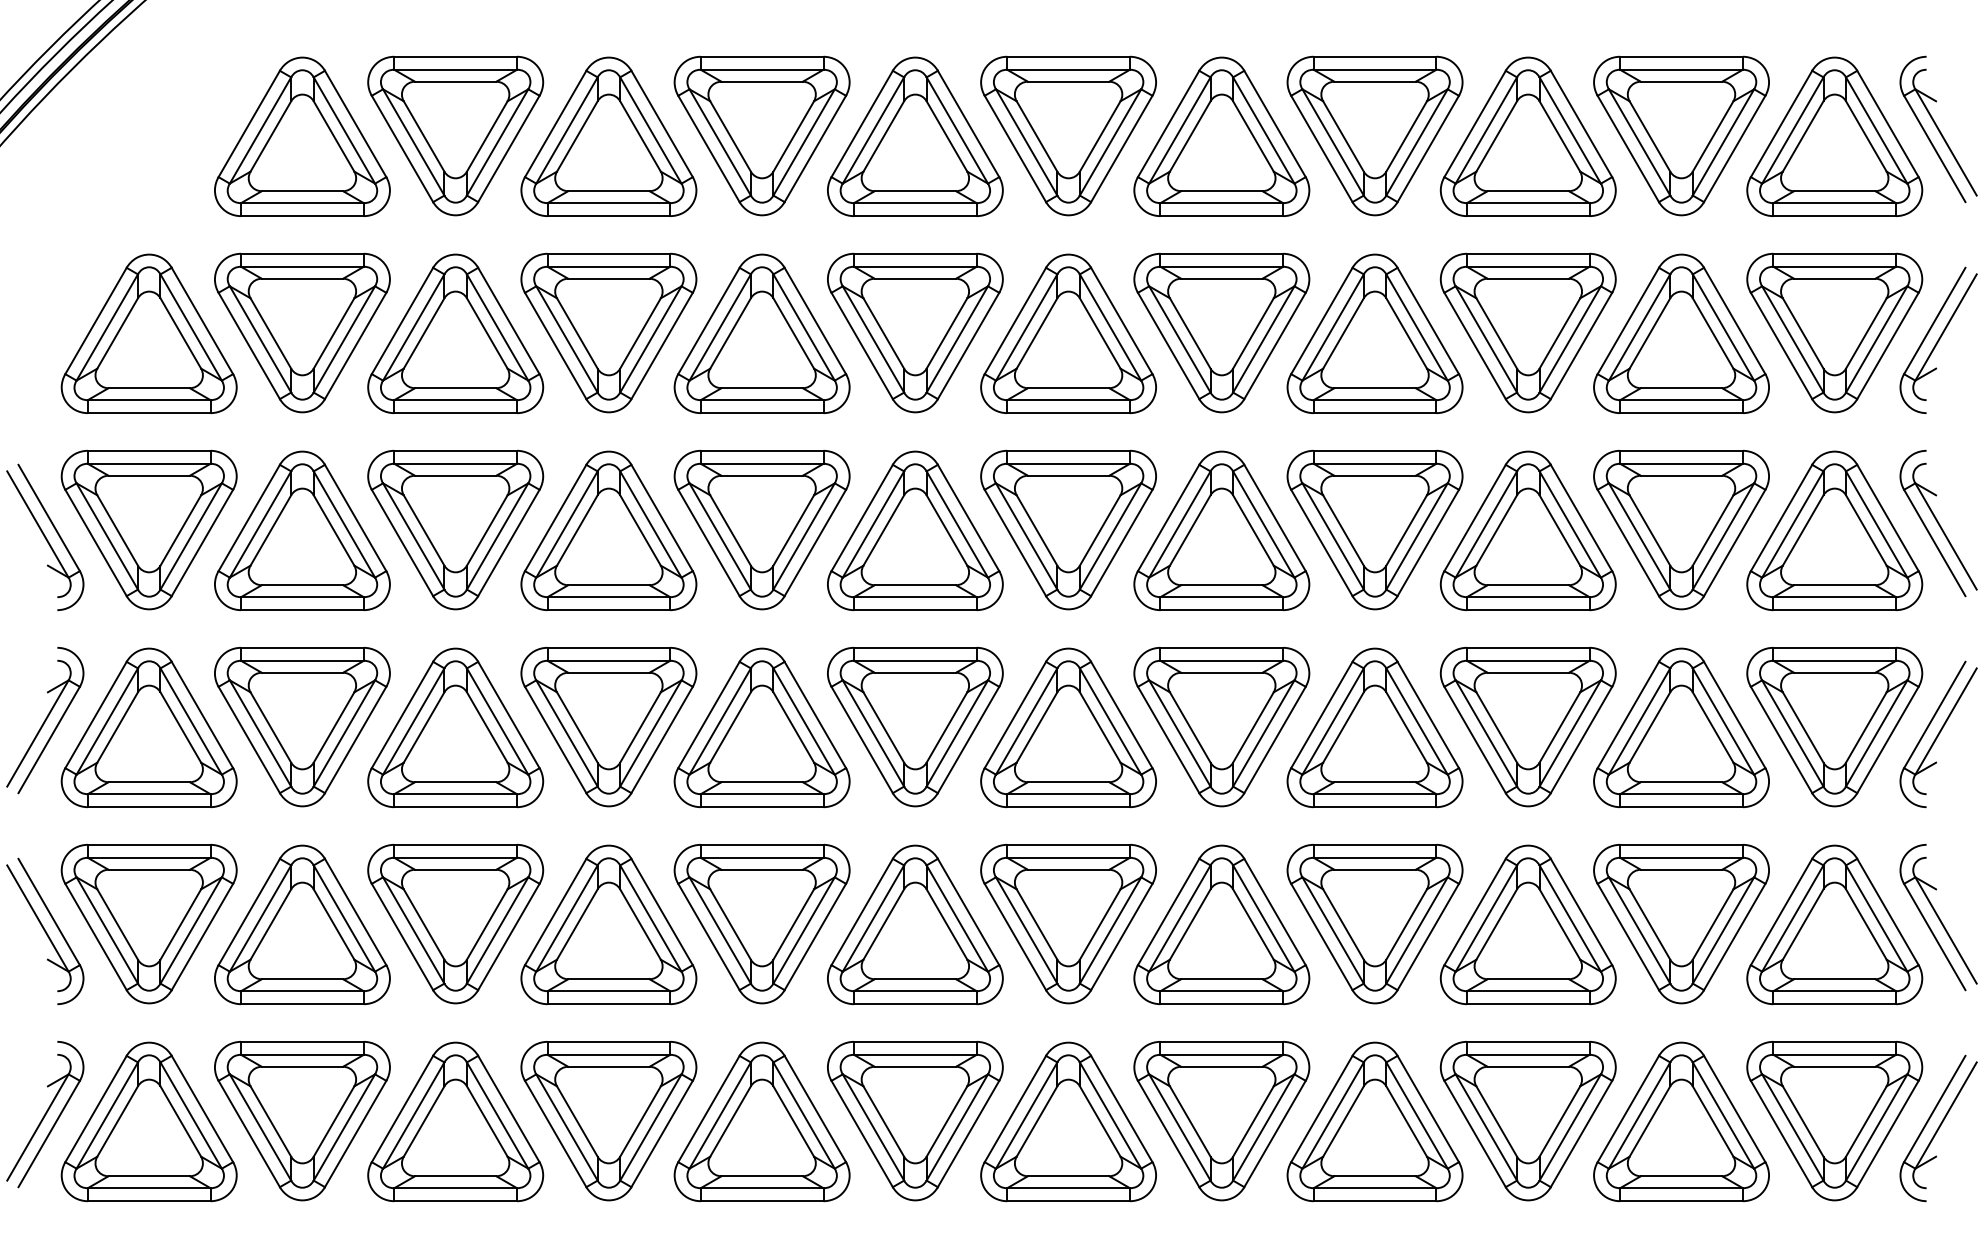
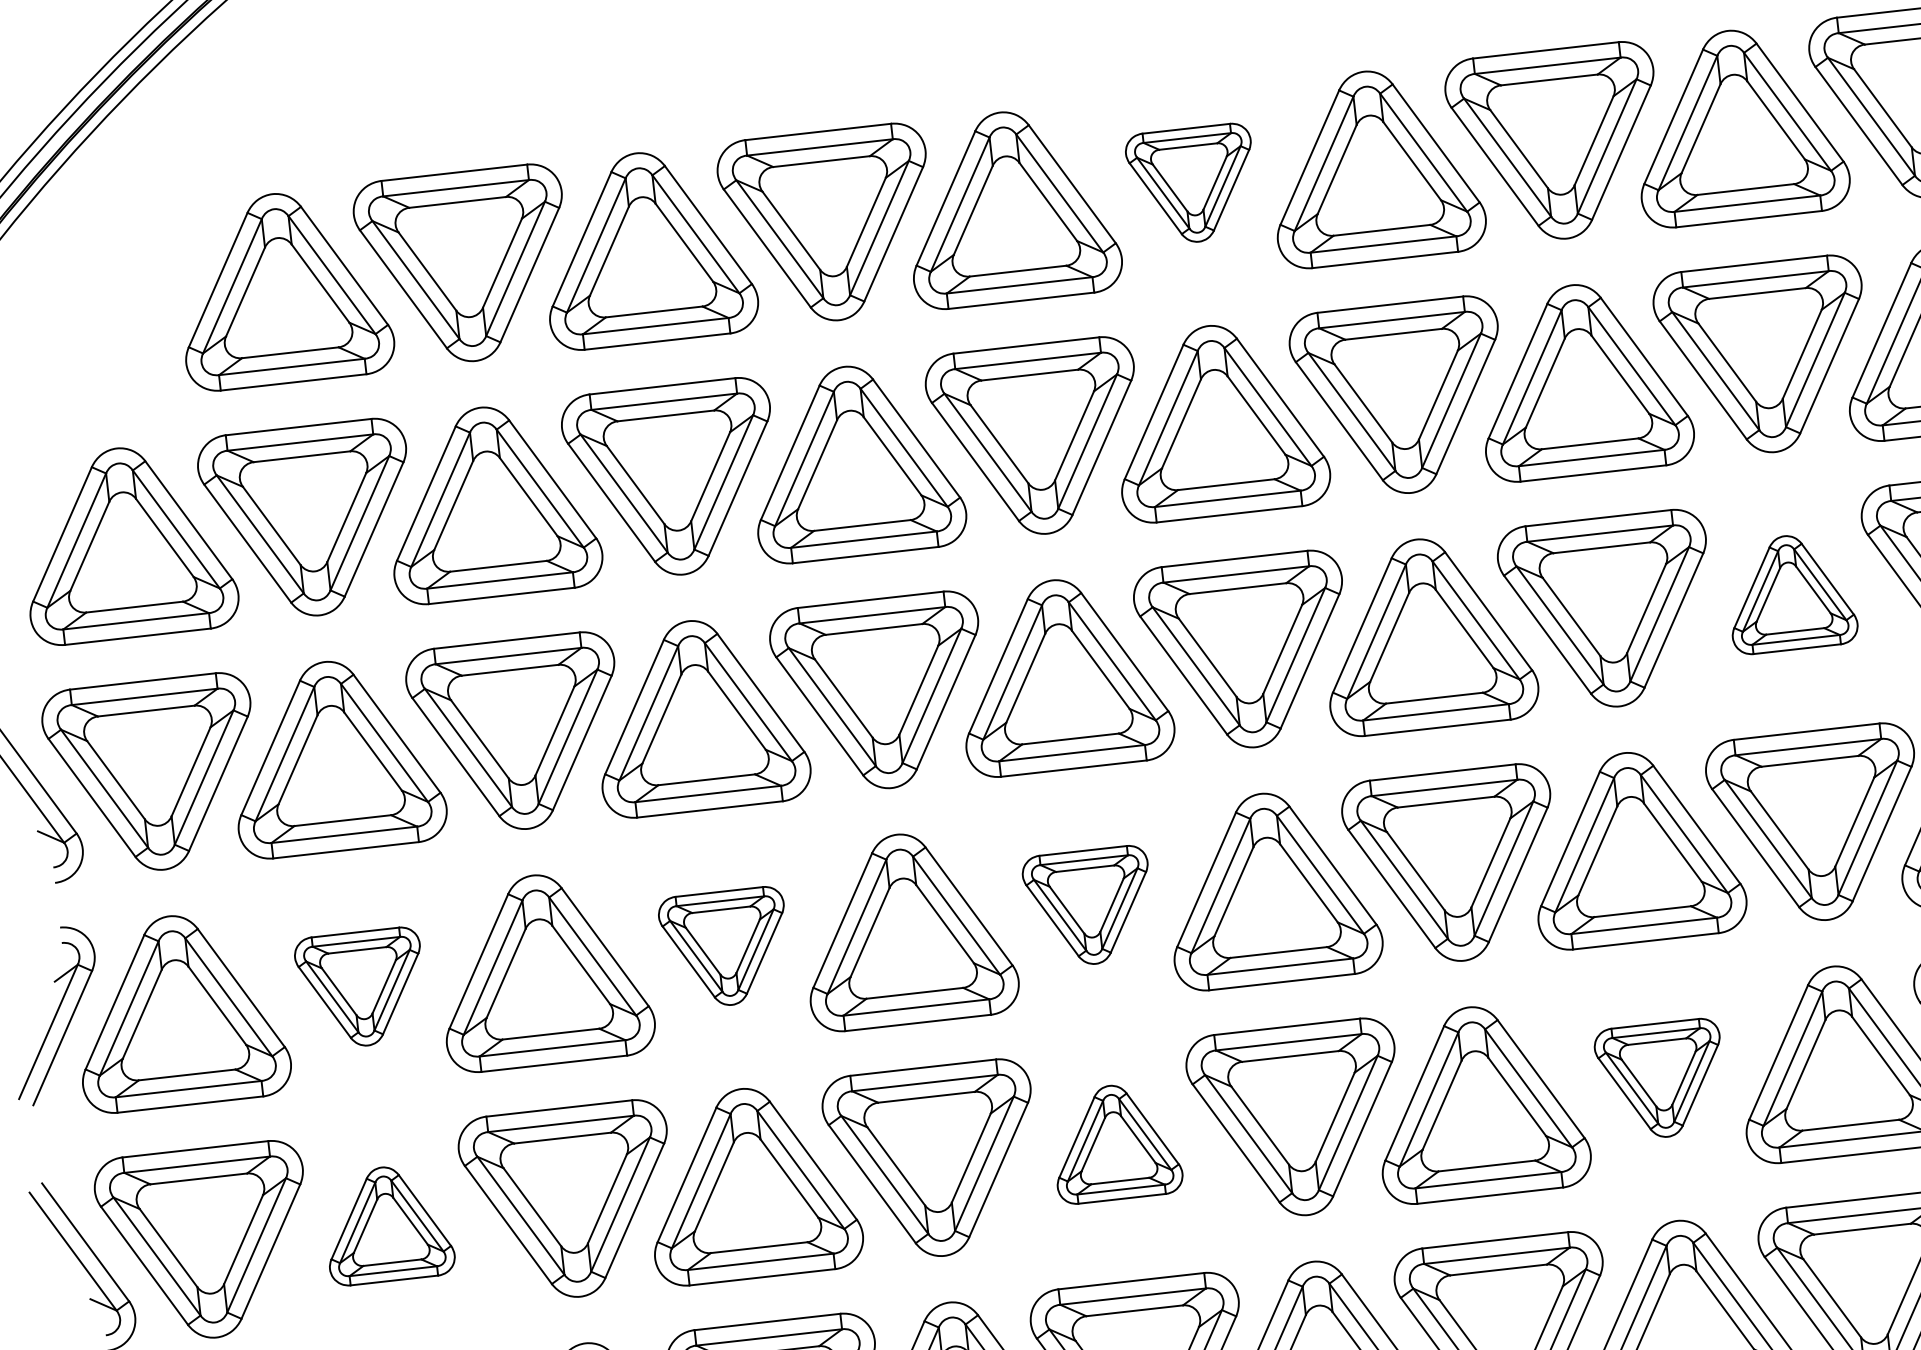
part: (1068, 135) -> (1192, 184), size x0.6
part: (1527, 530) -> (1790, 592), size x0.6
part: (302, 726) -> (361, 988), size x0.6
part: (915, 726) -> (1089, 906), size x0.6
part: (608, 727) -> (725, 948), size x0.6
part: (302, 924) -> (388, 1223), size x0.6
part: (915, 924) -> (1115, 1141), size x0.6
part: (1374, 924) -> (1660, 1080), size x0.6

